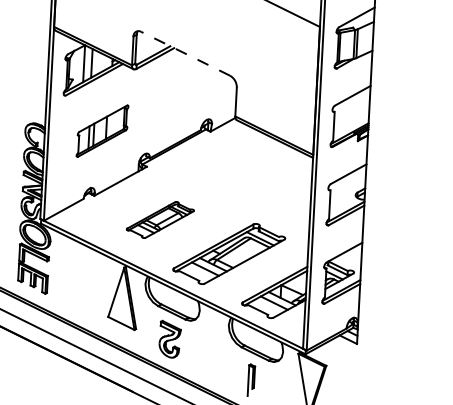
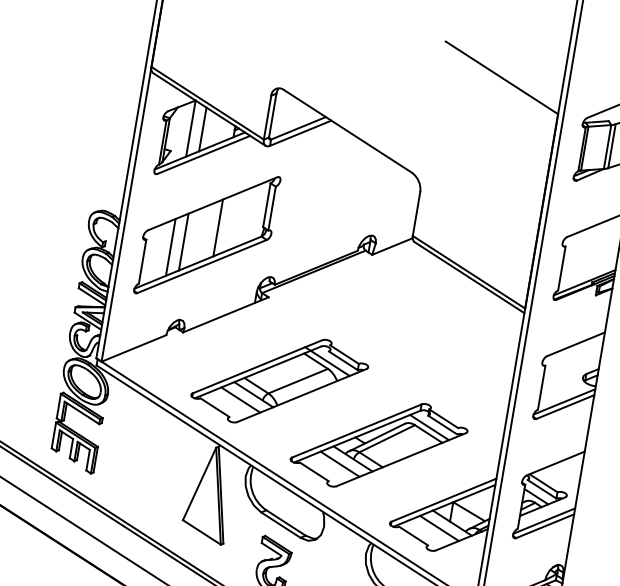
line: (185, 53) -> (347, 130), dashed -> solid
part: (102, 130) -> (207, 233), size x1.67
part: (160, 219) -> (280, 380), size x1.67

